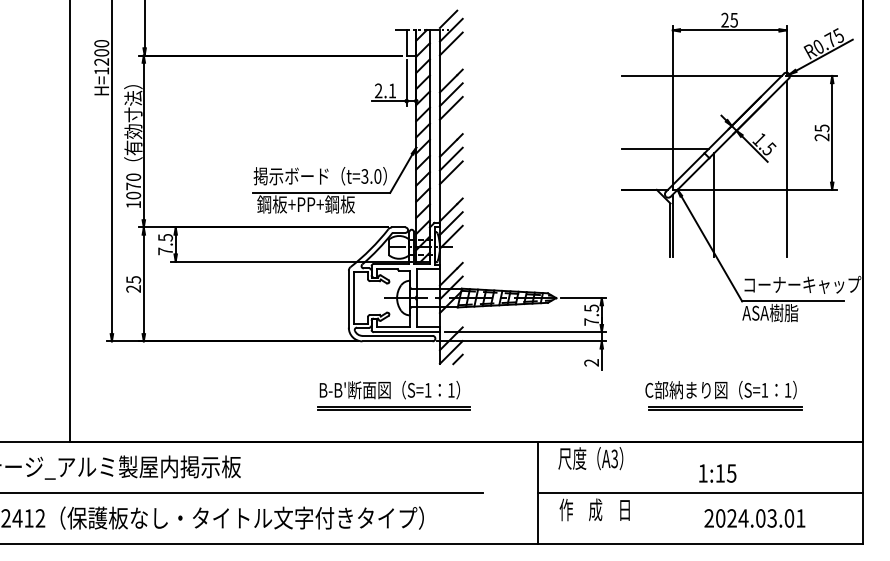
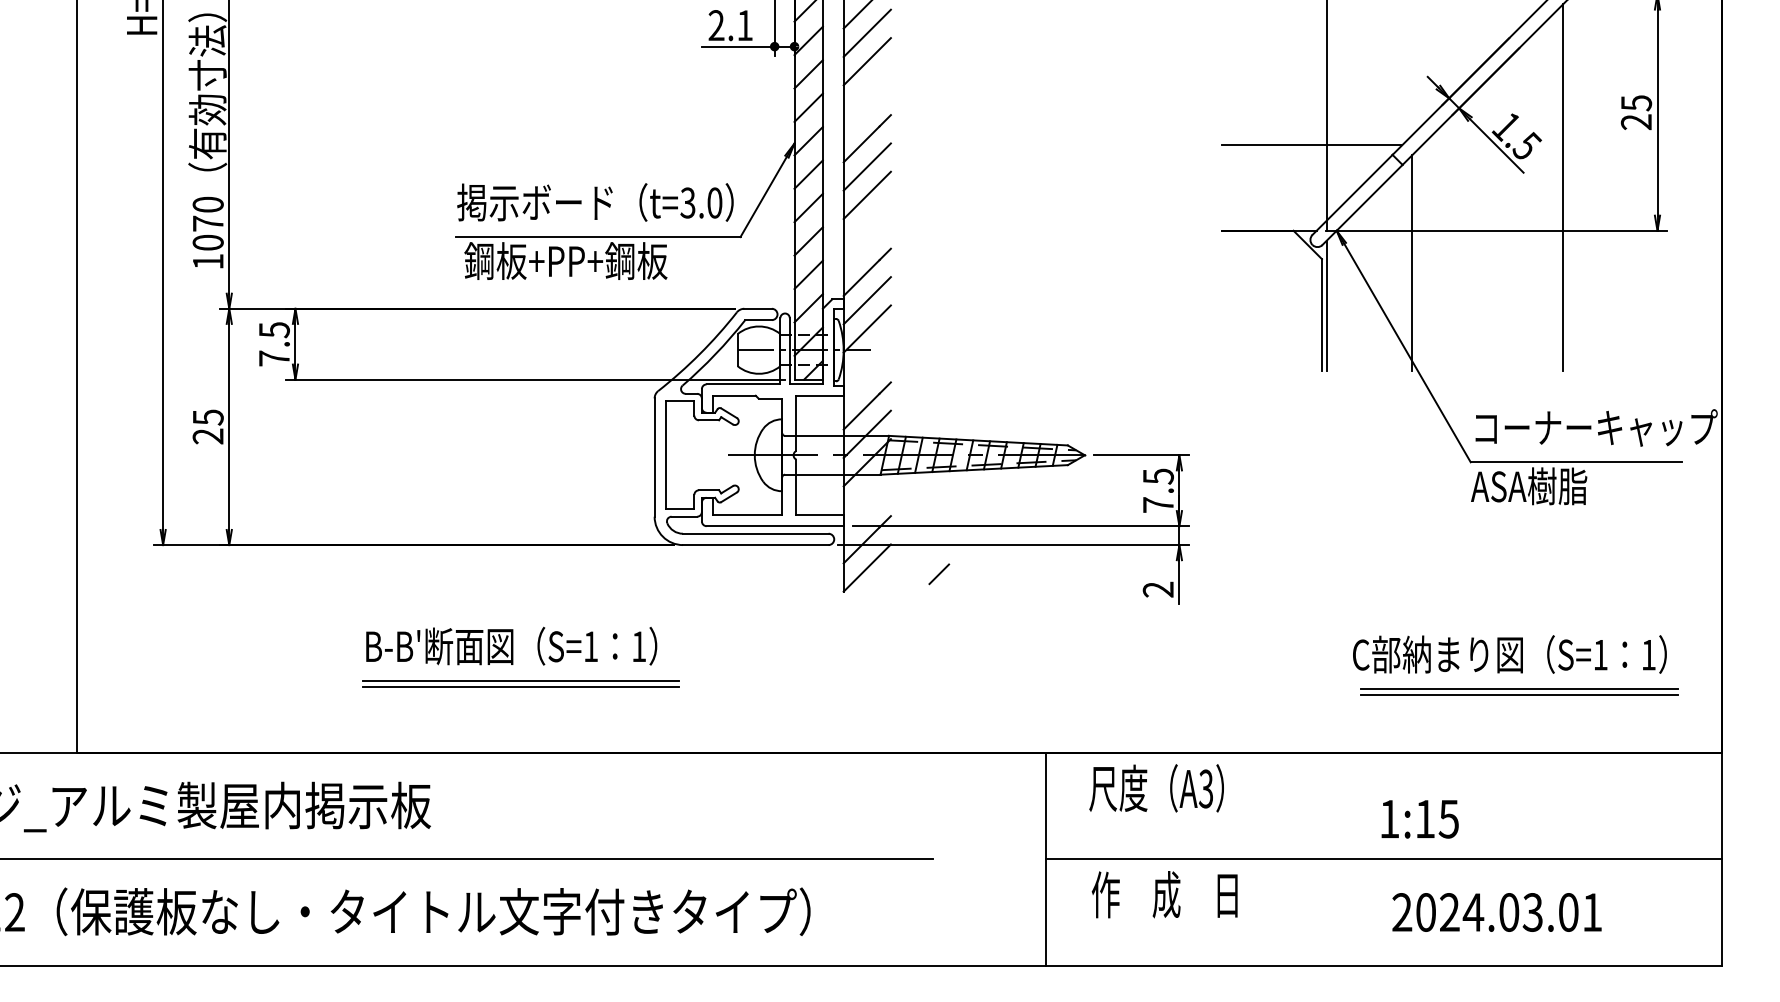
line: (457, 359) -> (938, 574), moved
part: (393, 395) -> (519, 657), moved
part: (723, 395) -> (1514, 665), moved

